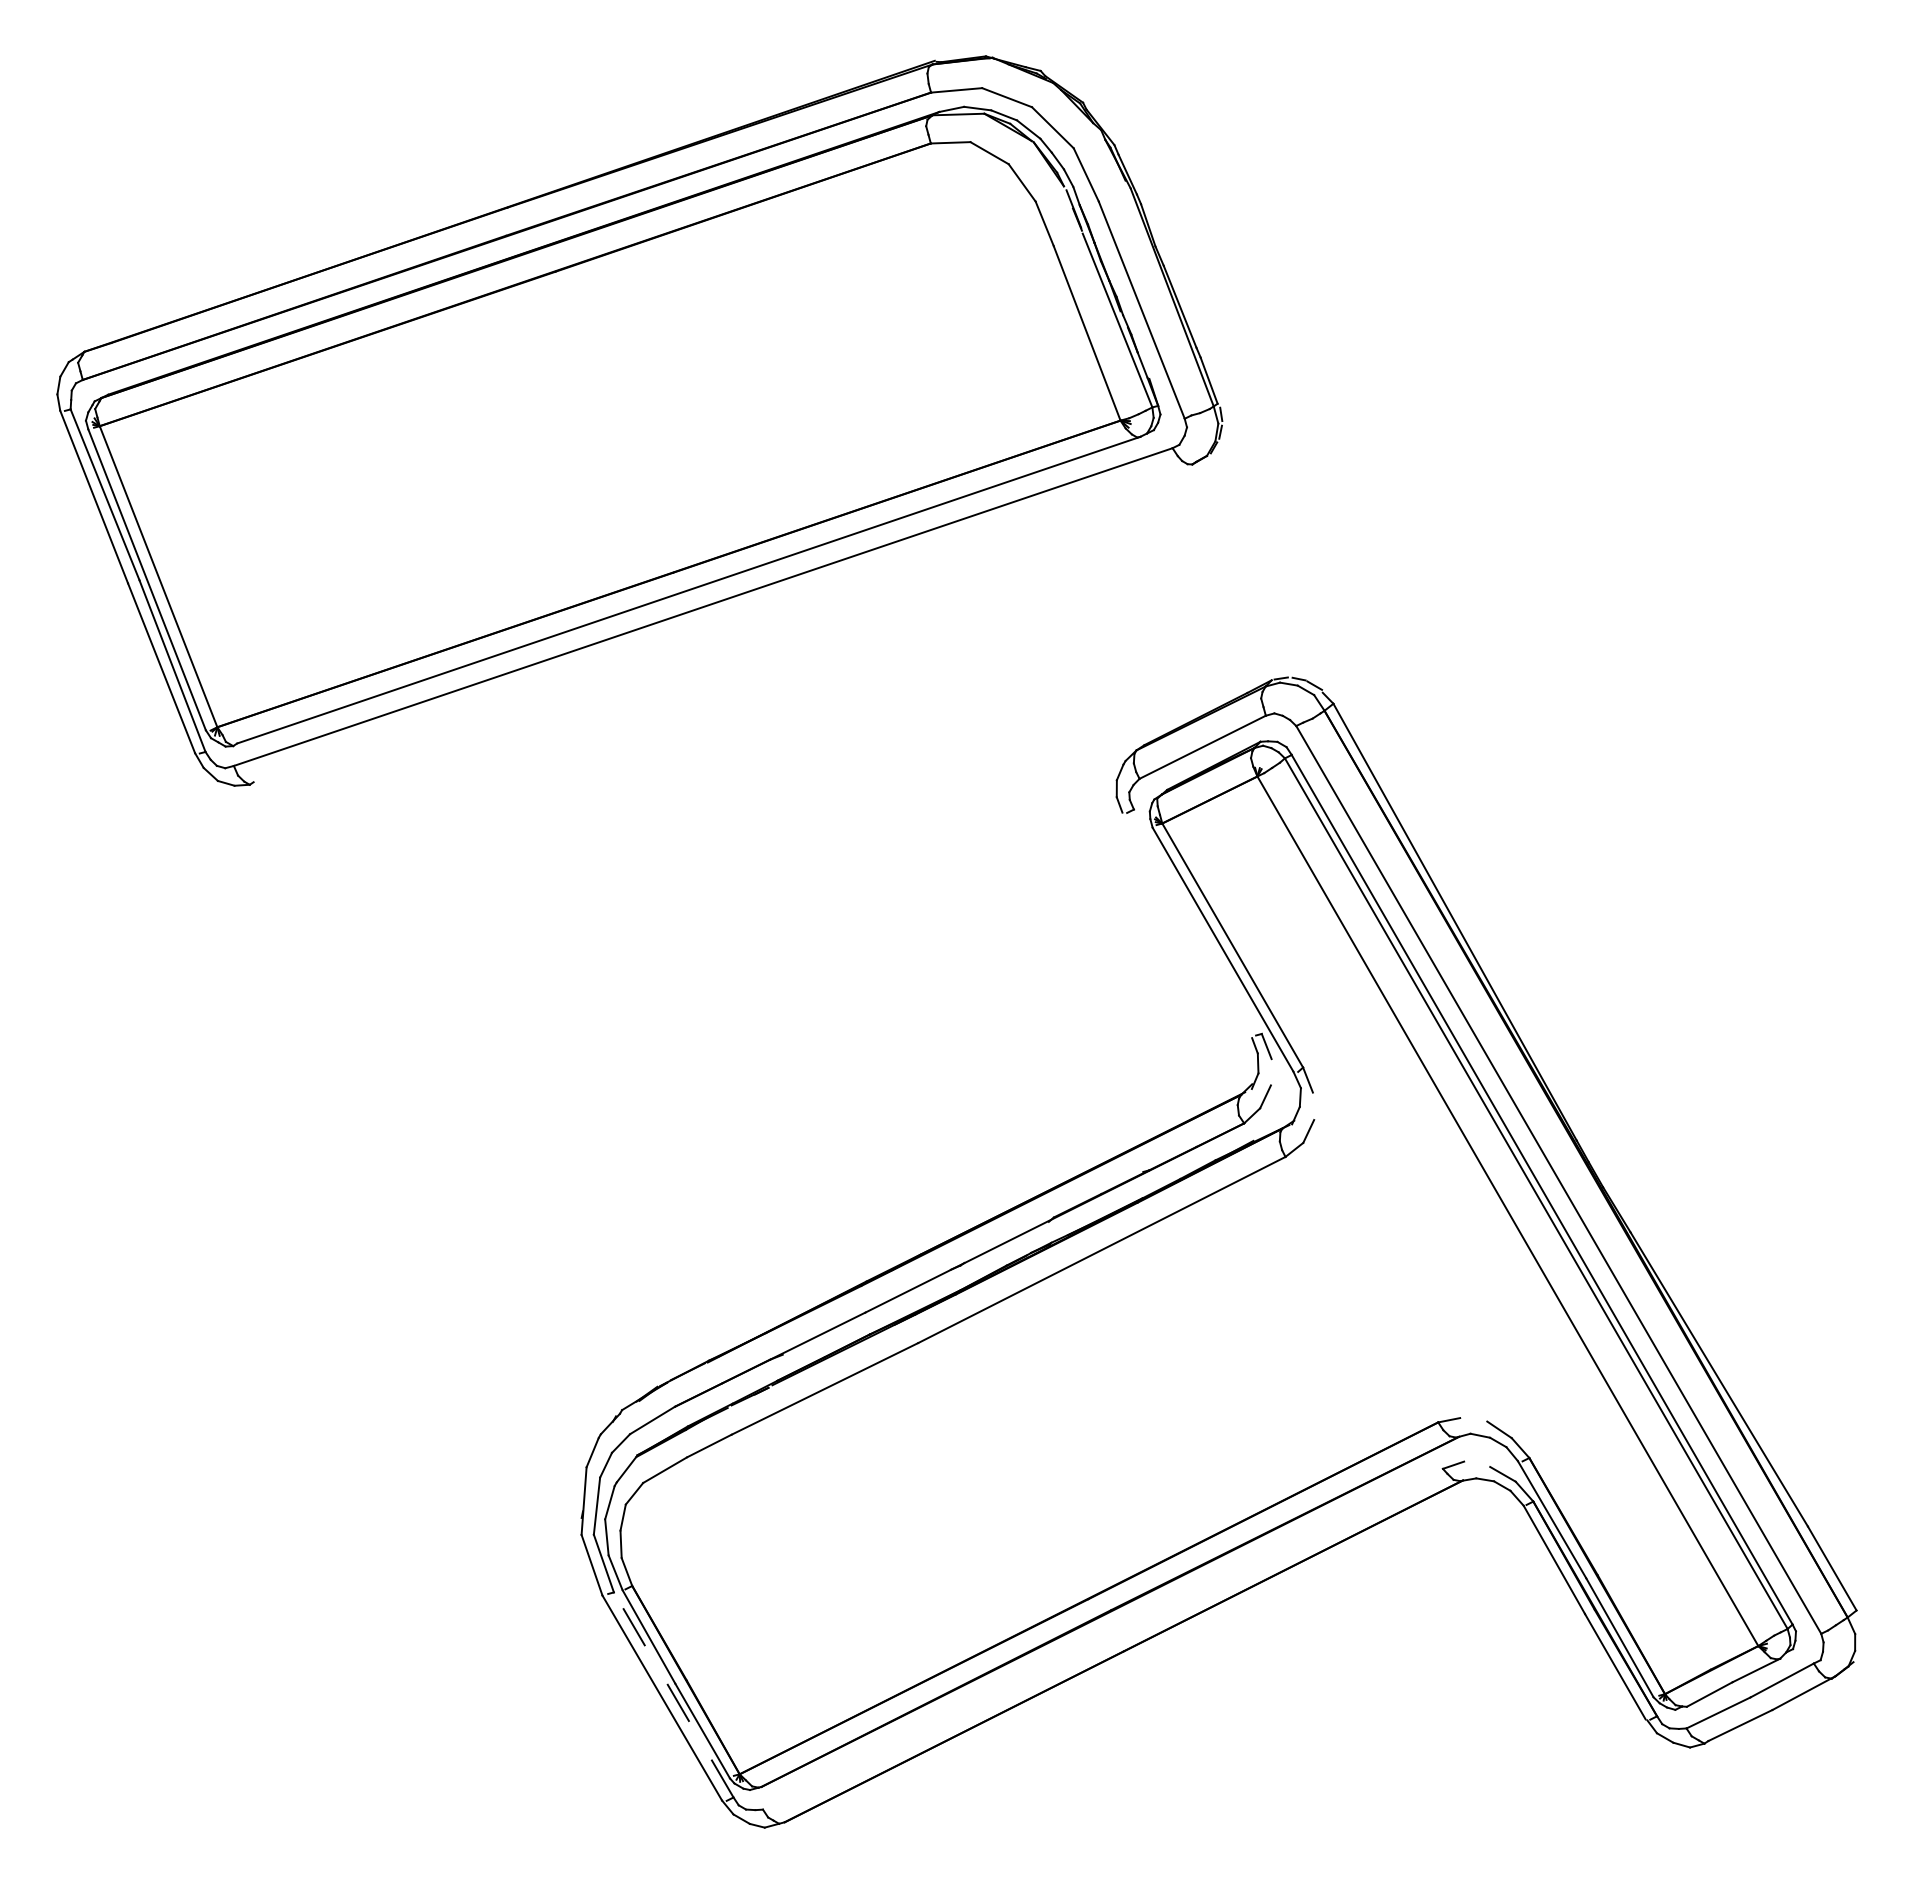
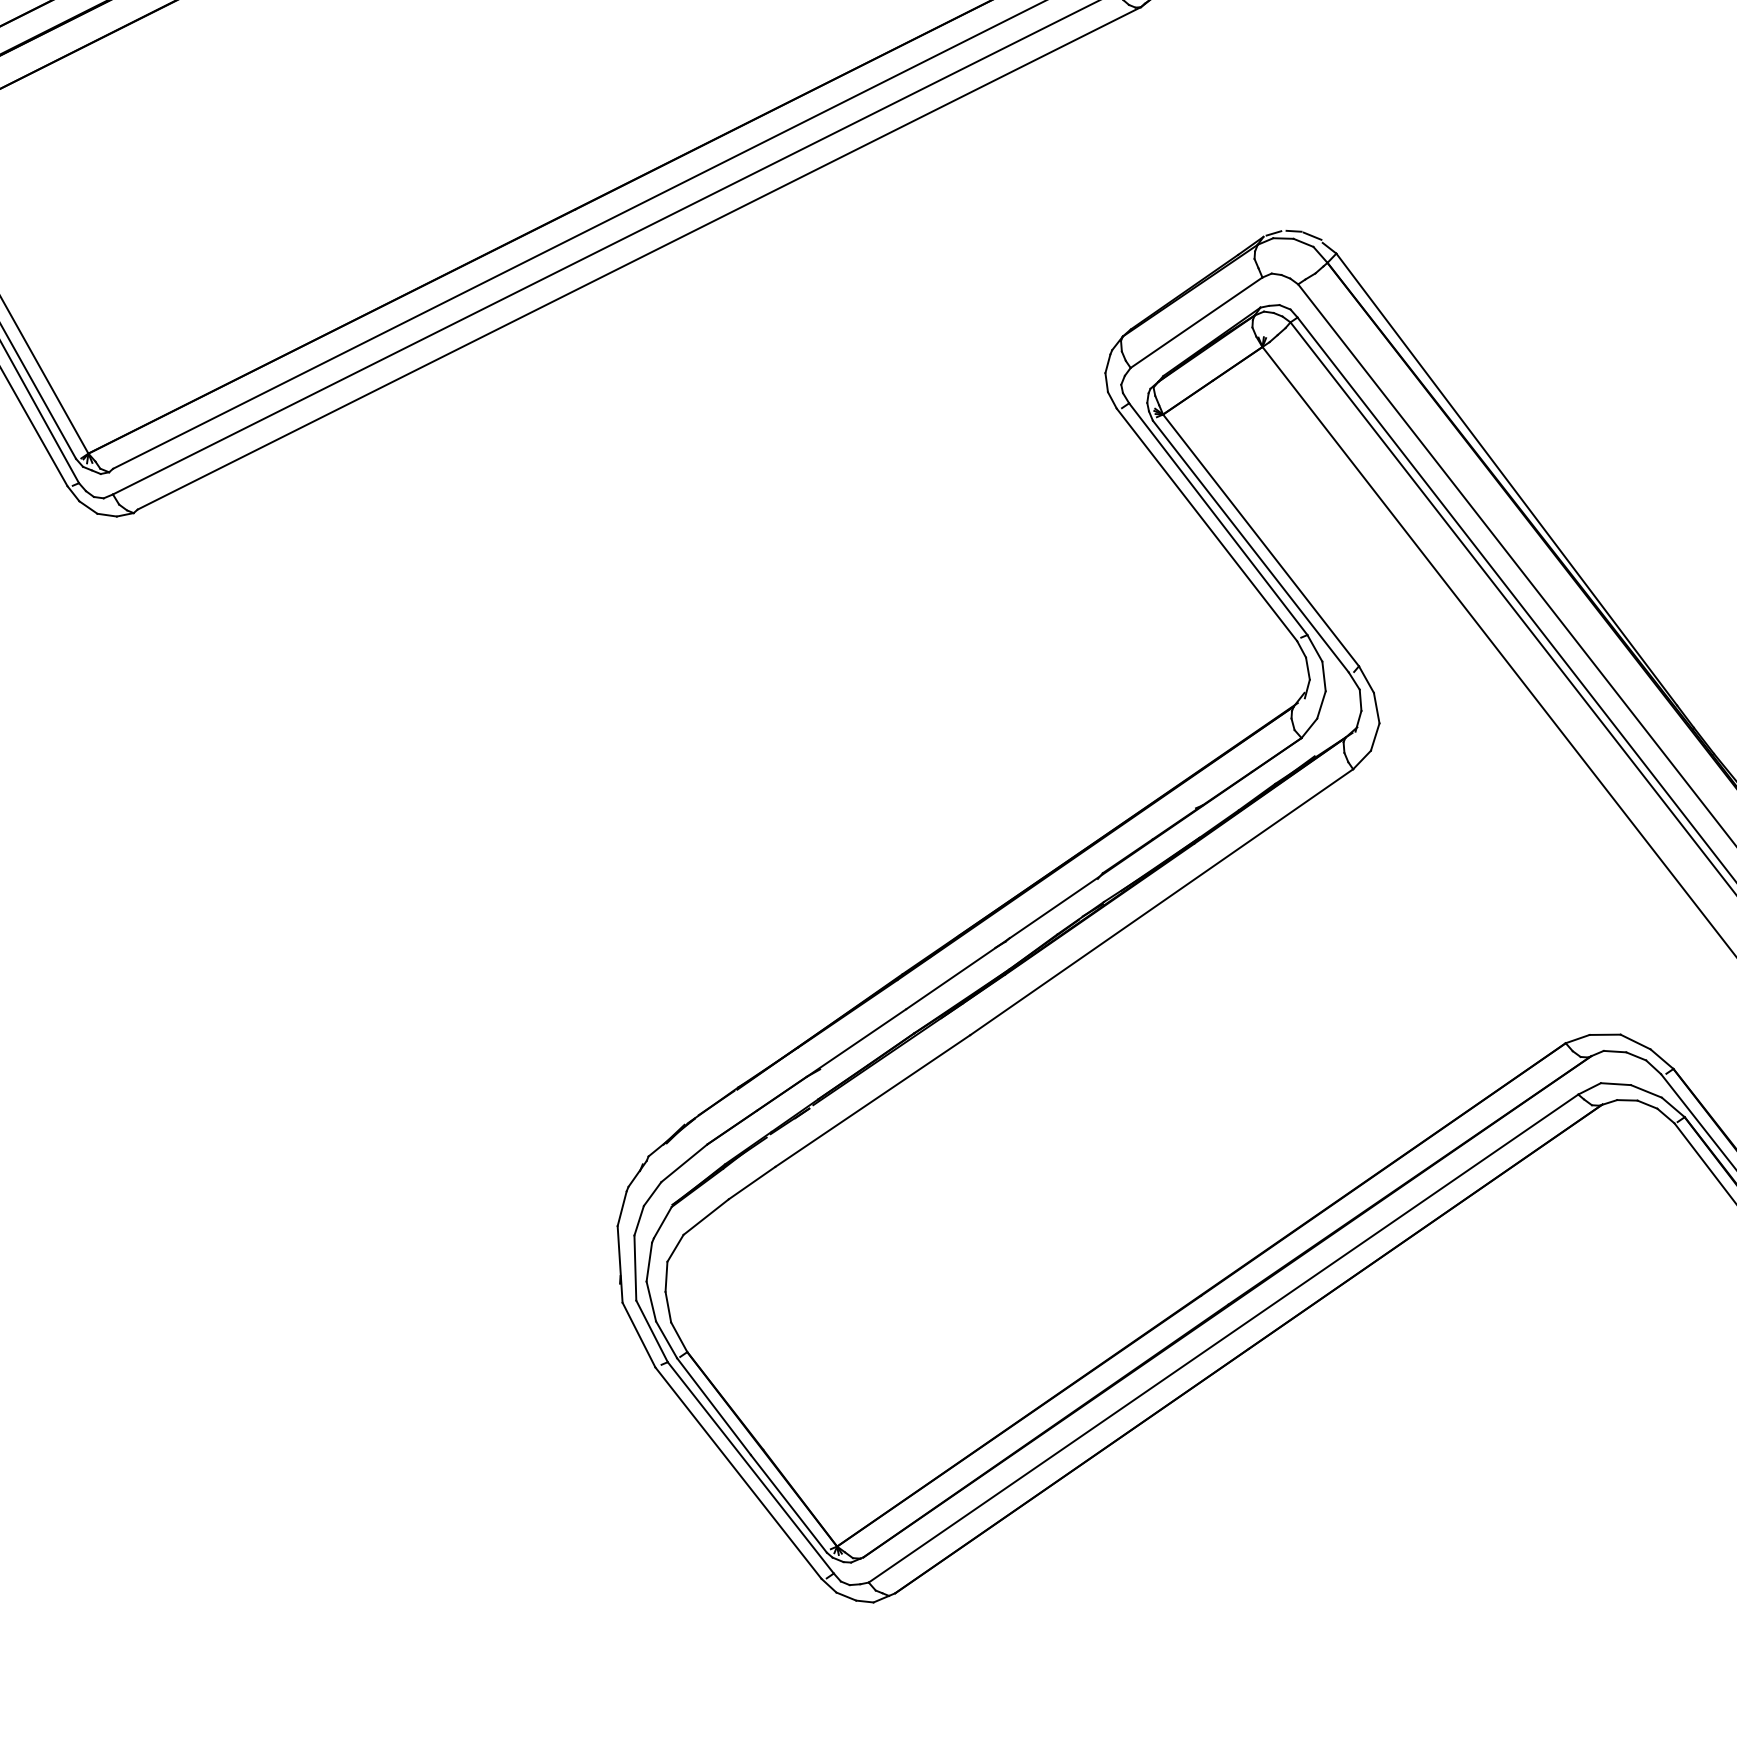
line: (722, 623) -> (638, 258), added
line: (1197, 921) -> (1217, 518), added
line: (1187, 925) -> (1207, 524), added
line: (1270, 1072) -> (1323, 676), added
line: (1313, 1106) -> (1376, 708), added
line: (1473, 1419) -> (1604, 1034), added
line: (1477, 1463) -> (1616, 1083), added
line: (1102, 1638) -> (1222, 1337), added
line: (673, 1694) -> (750, 1467), dashed -> solid

